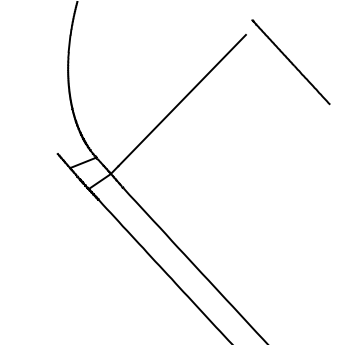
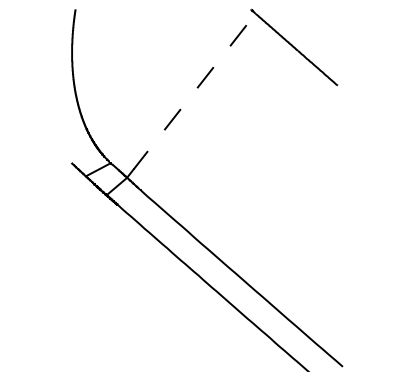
line: (182, 100) -> (190, 97), solid -> dashed

